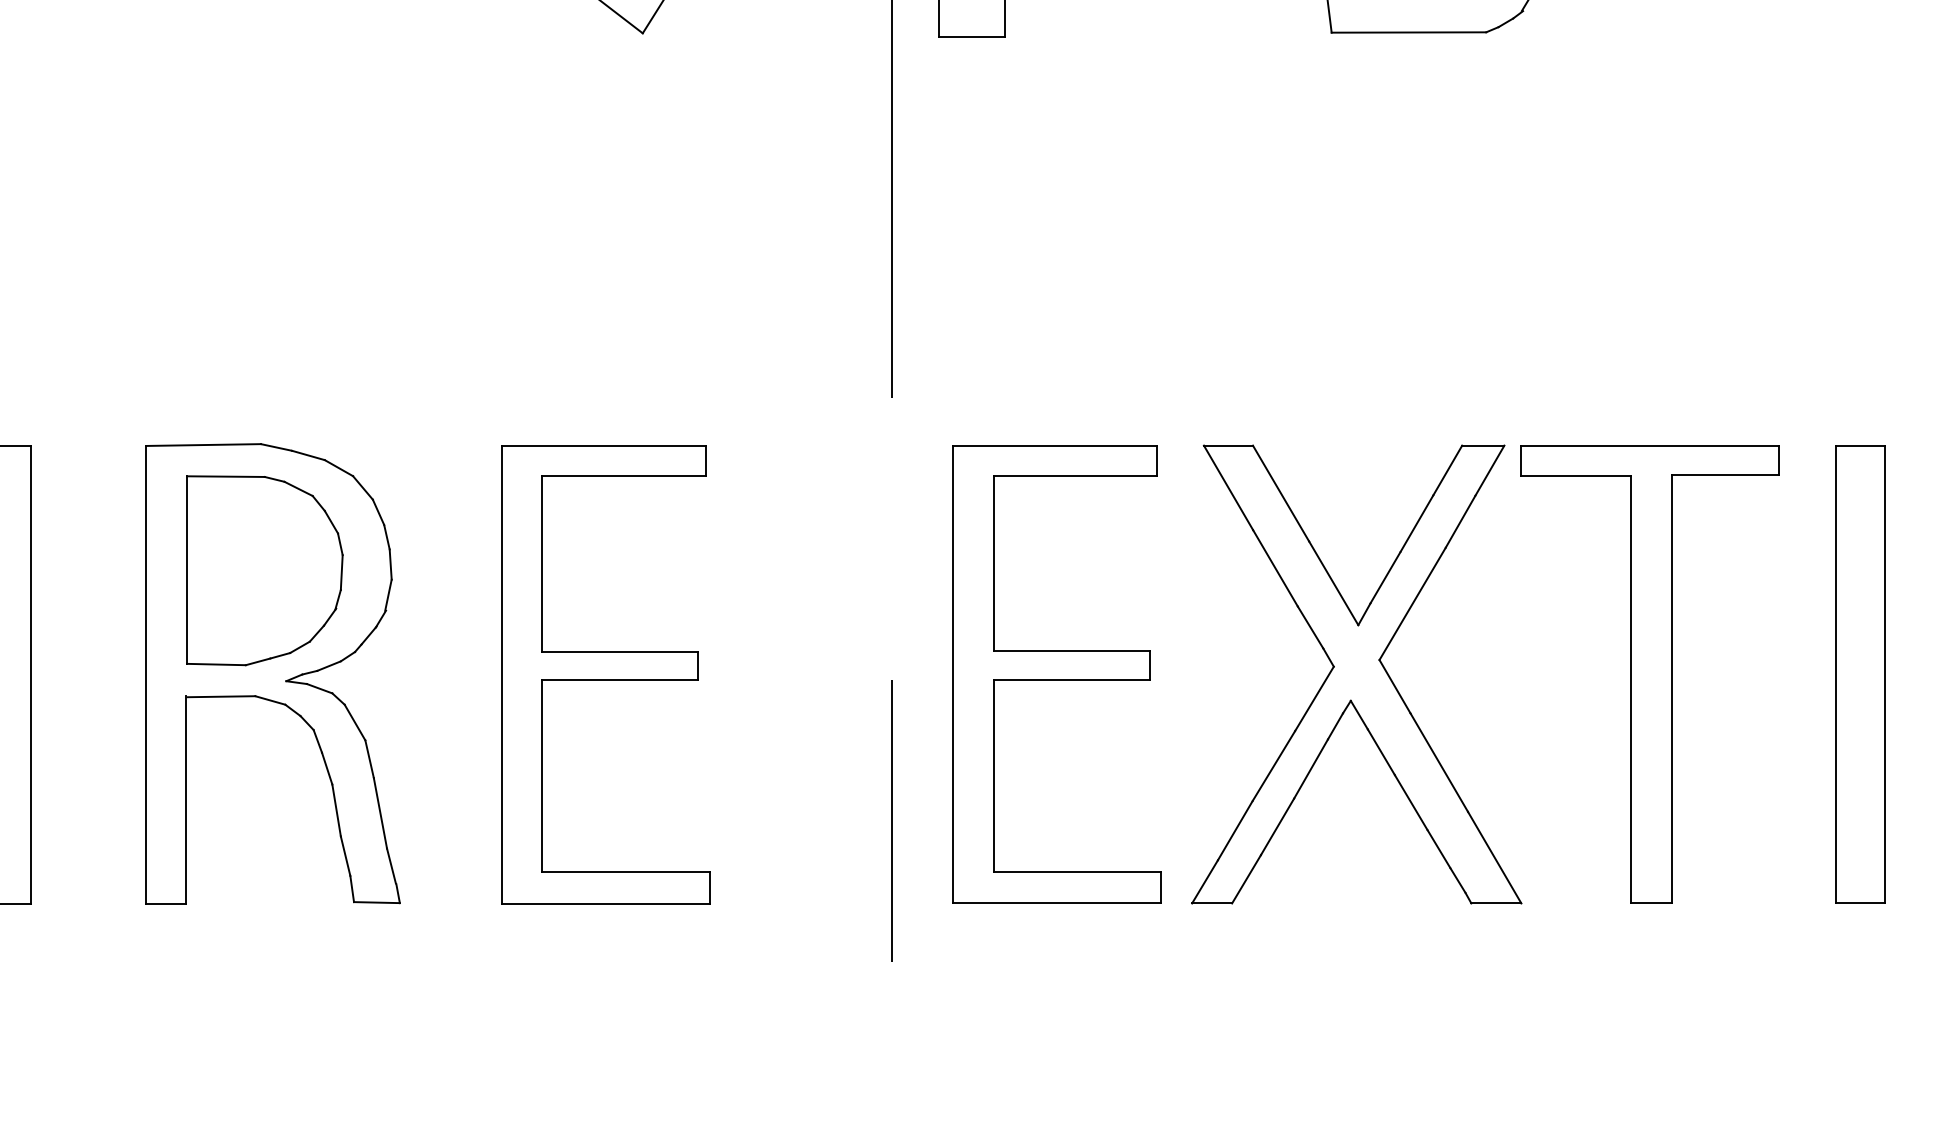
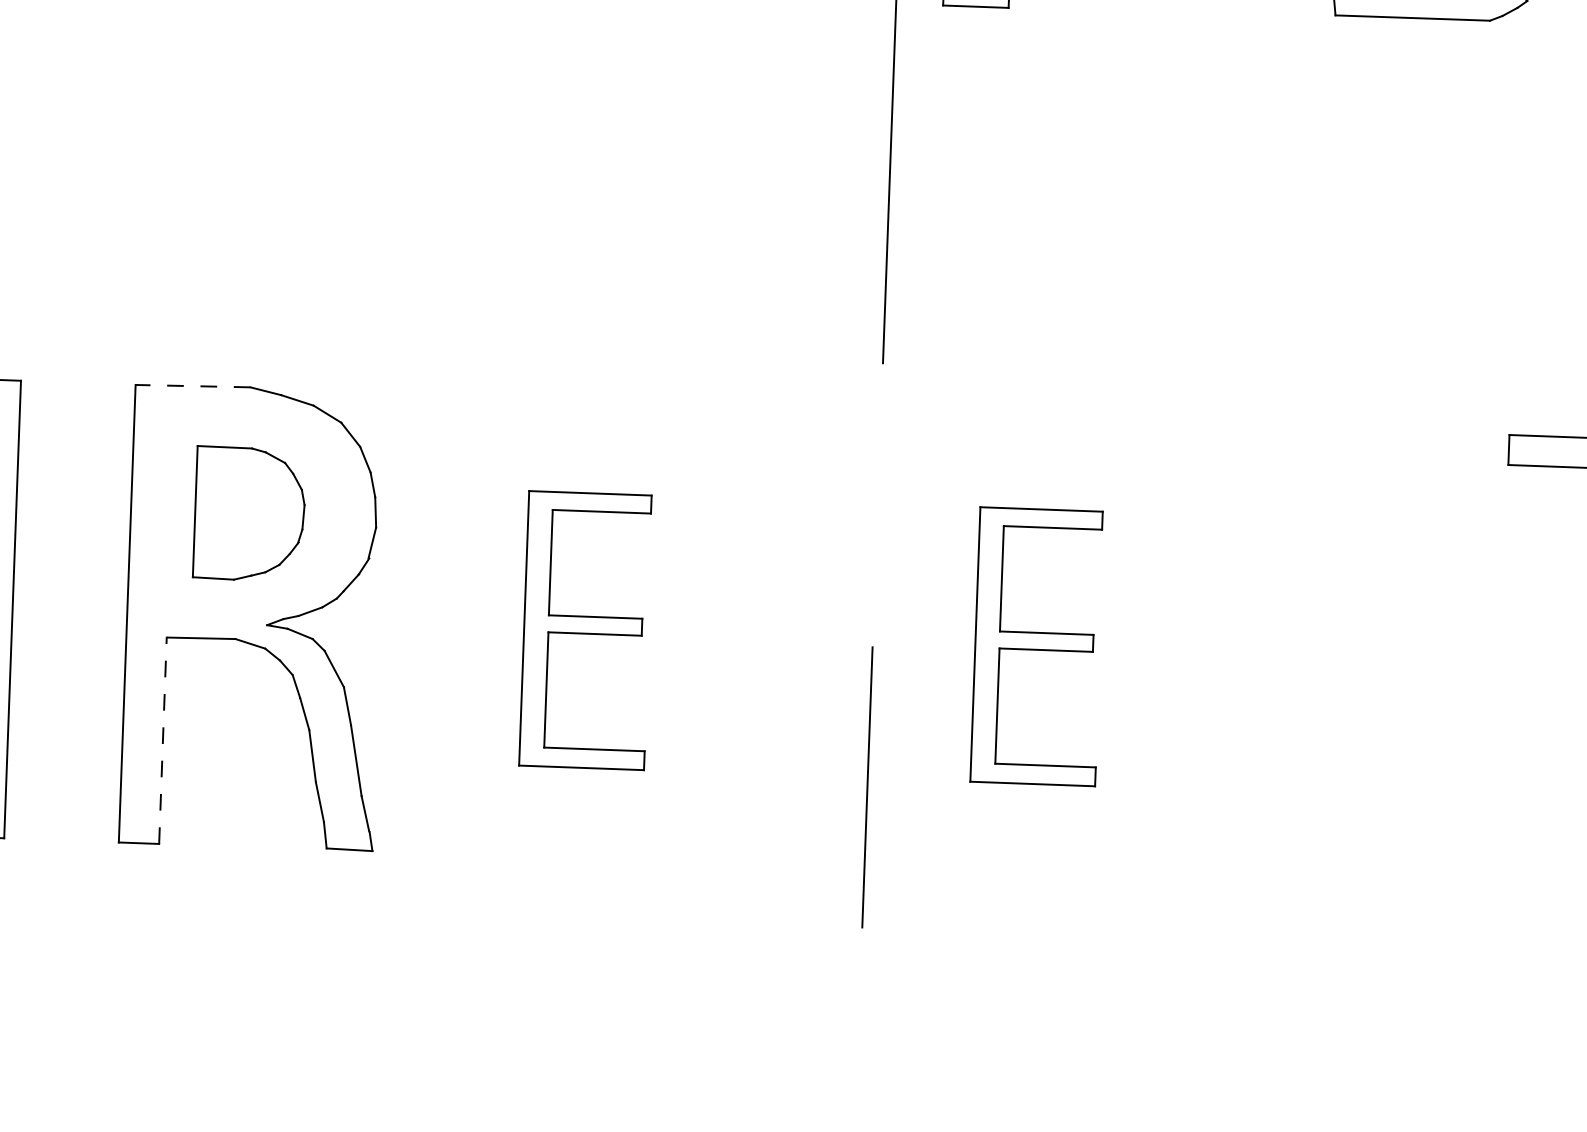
line: (203, 445) -> (192, 386), solid -> dashed
part: (264, 570) -> (249, 513), size x0.7
part: (605, 674) -> (586, 630), size x0.6
part: (1056, 674) -> (1037, 646), size x0.6
part: (1356, 674) -> (1336, 657), removed
line: (186, 800) -> (162, 740), solid -> dashed

